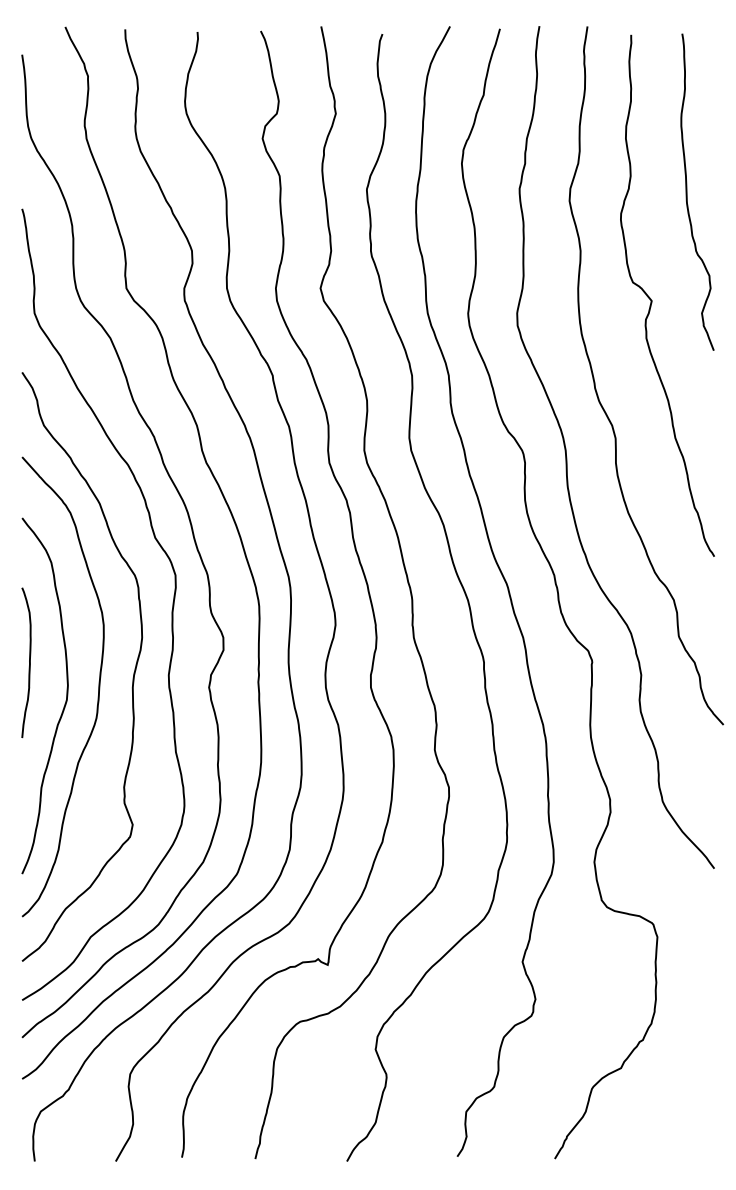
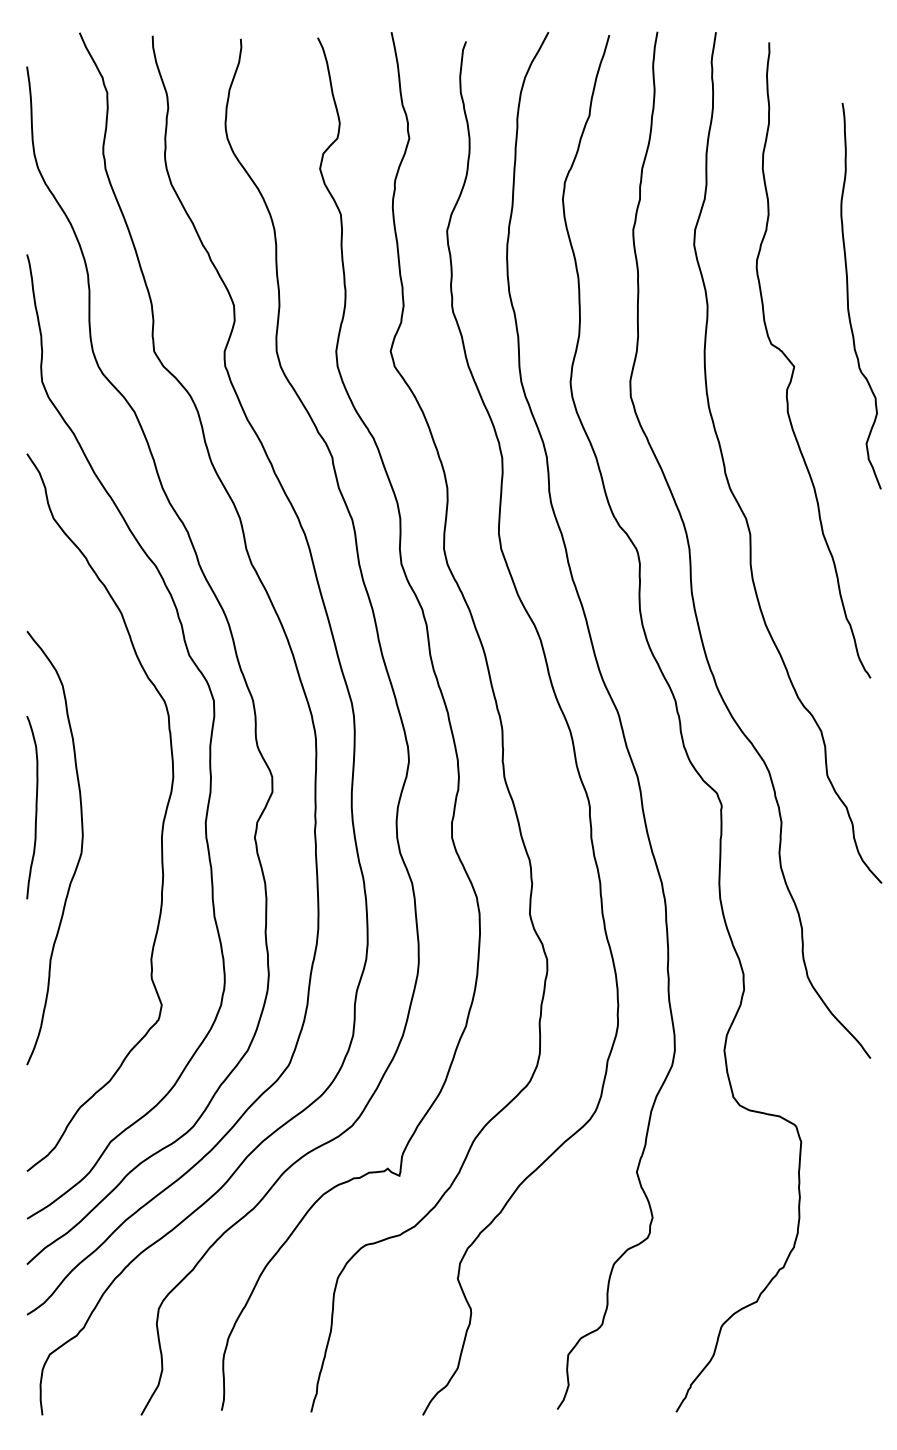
curve: (687, 192) -> (848, 296), moved
curve: (98, 691) -> (119, 842), removed

